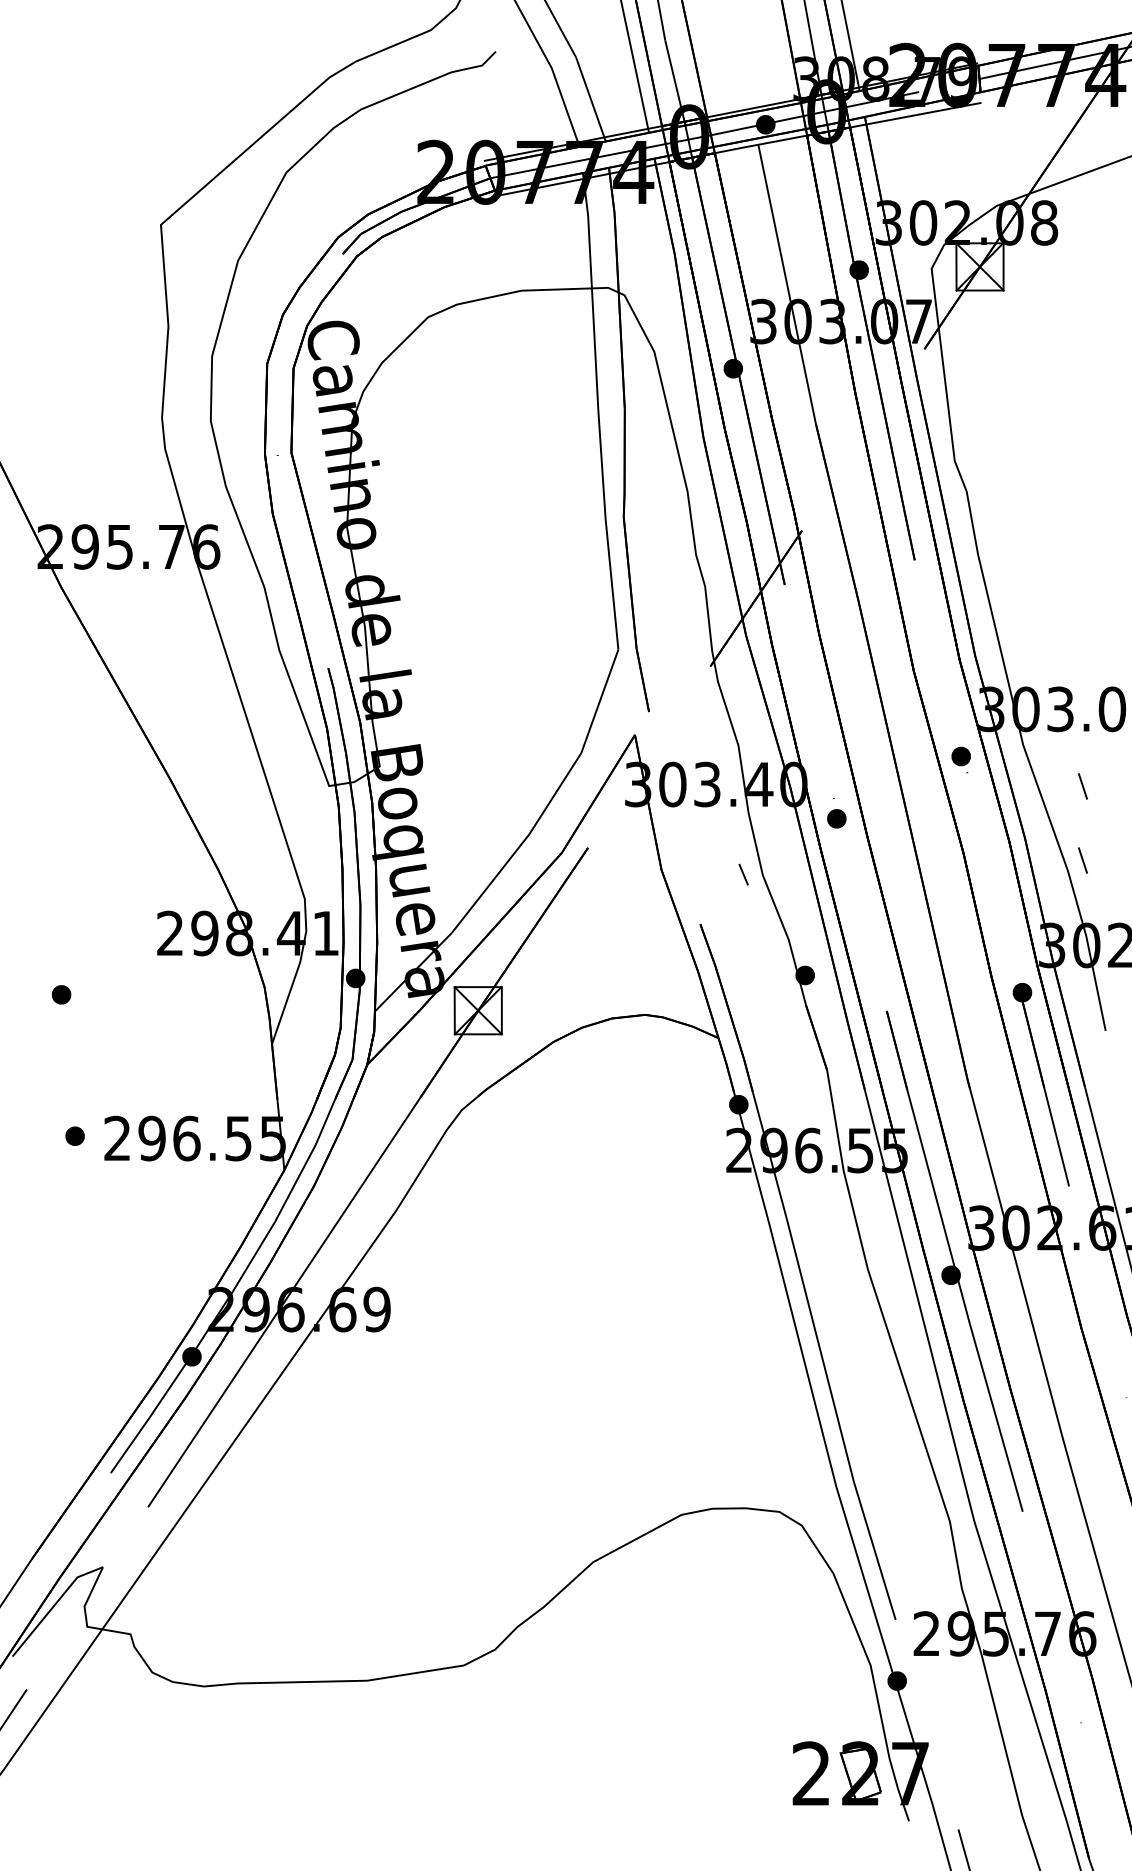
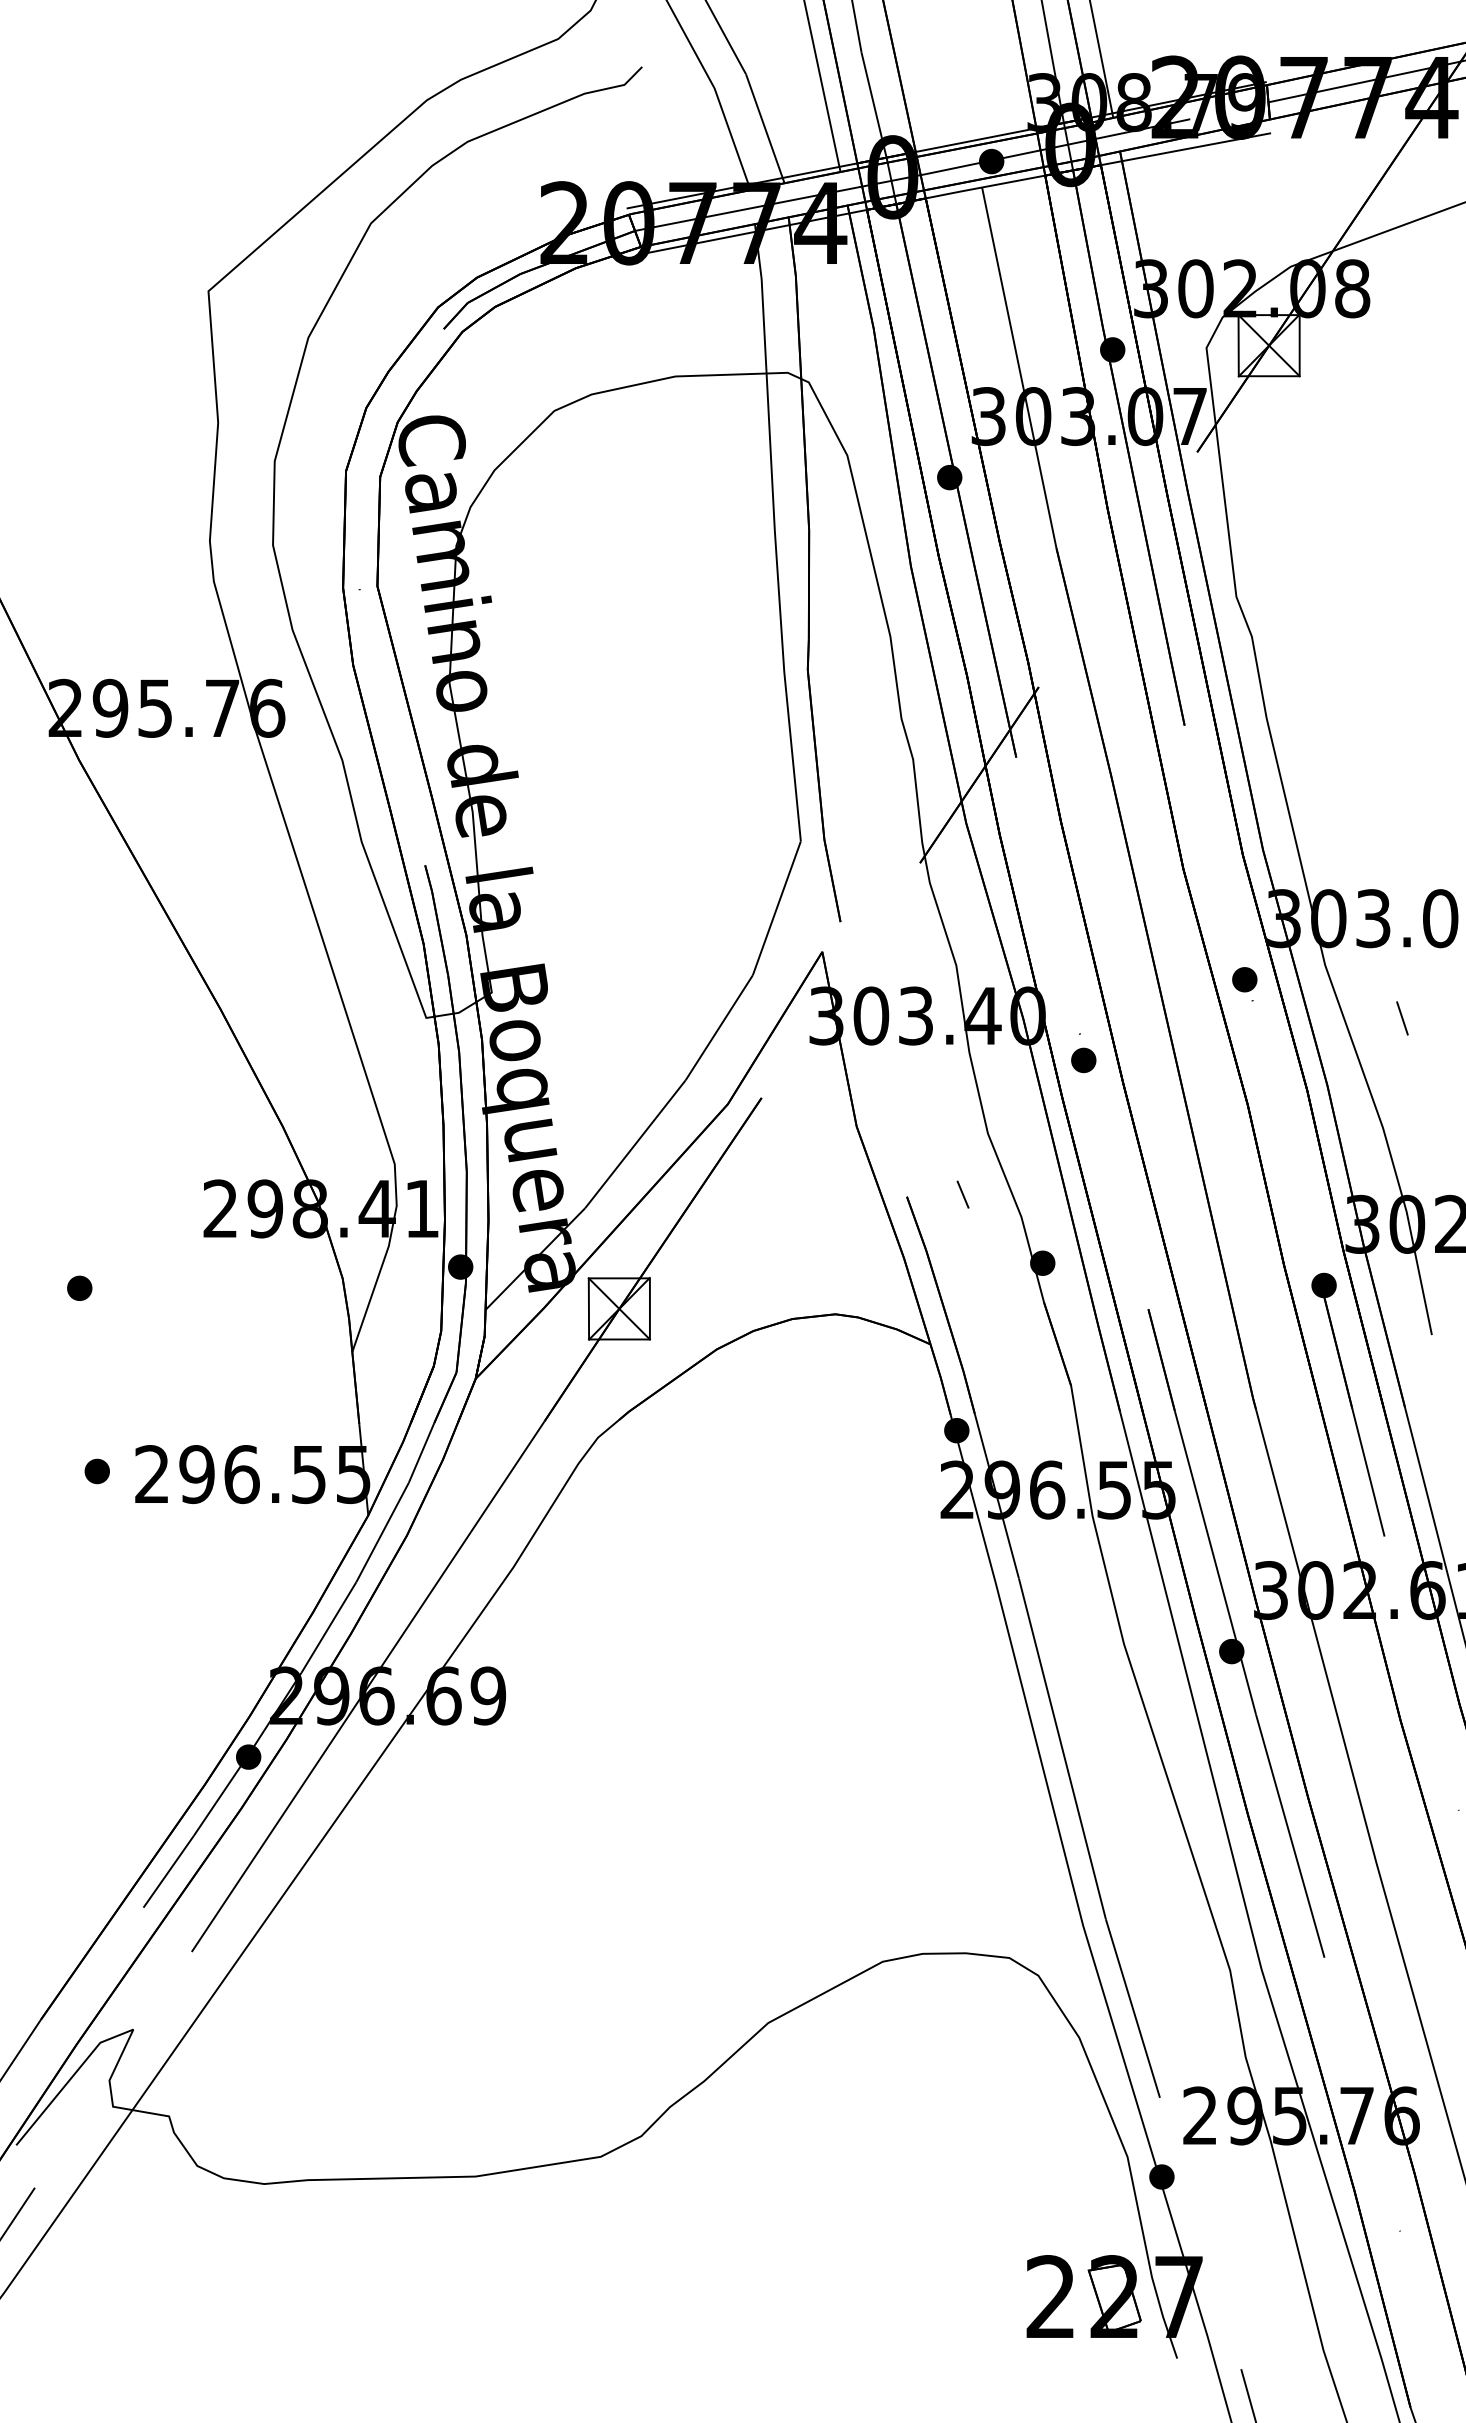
line: (1082, 860) -> (1402, 1114), removed
line: (743, 874) -> (962, 1194), moved

